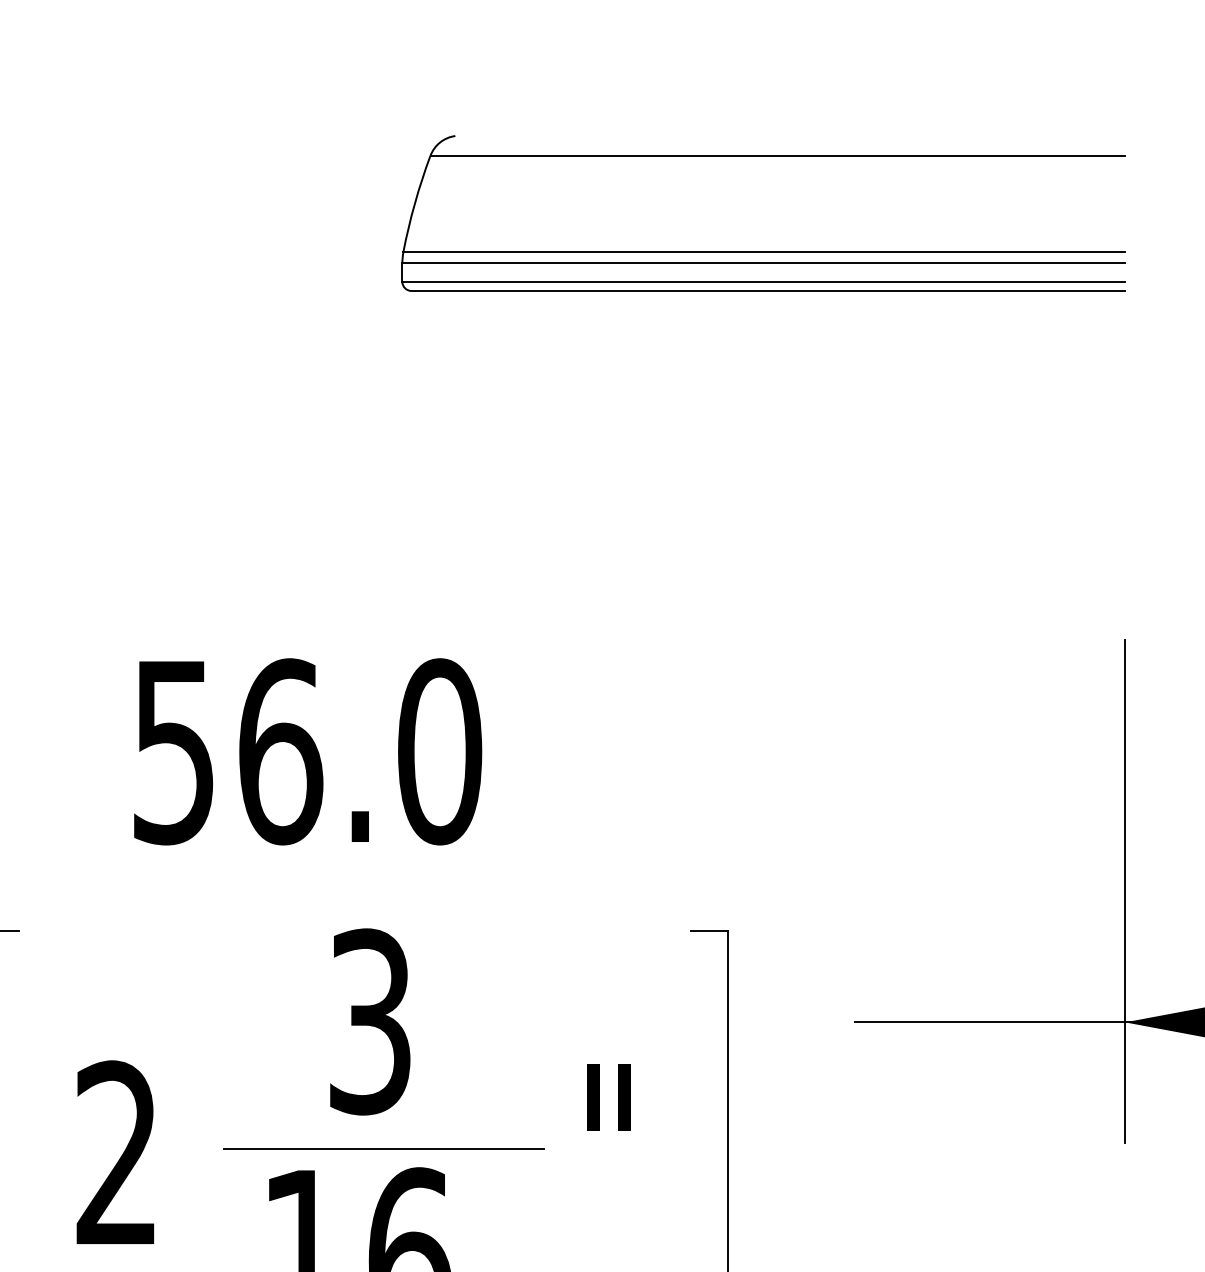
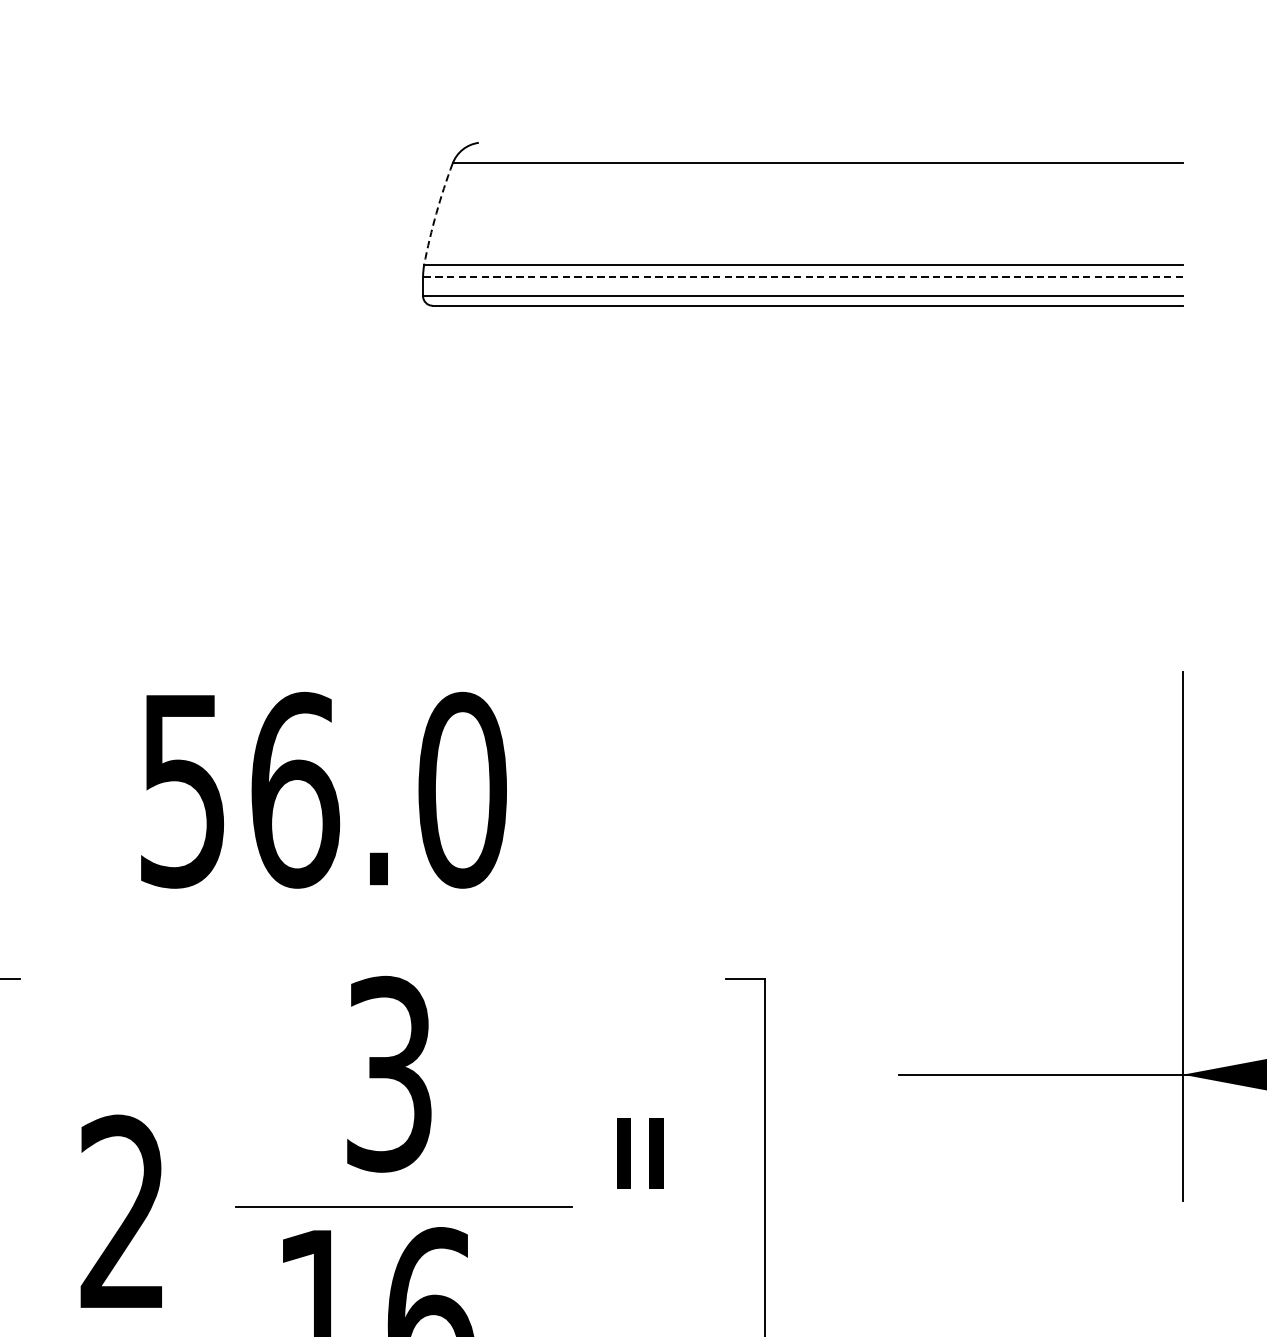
arc: (414, 203) -> (435, 213), solid -> dashed
line: (763, 263) -> (802, 276), solid -> dashed

